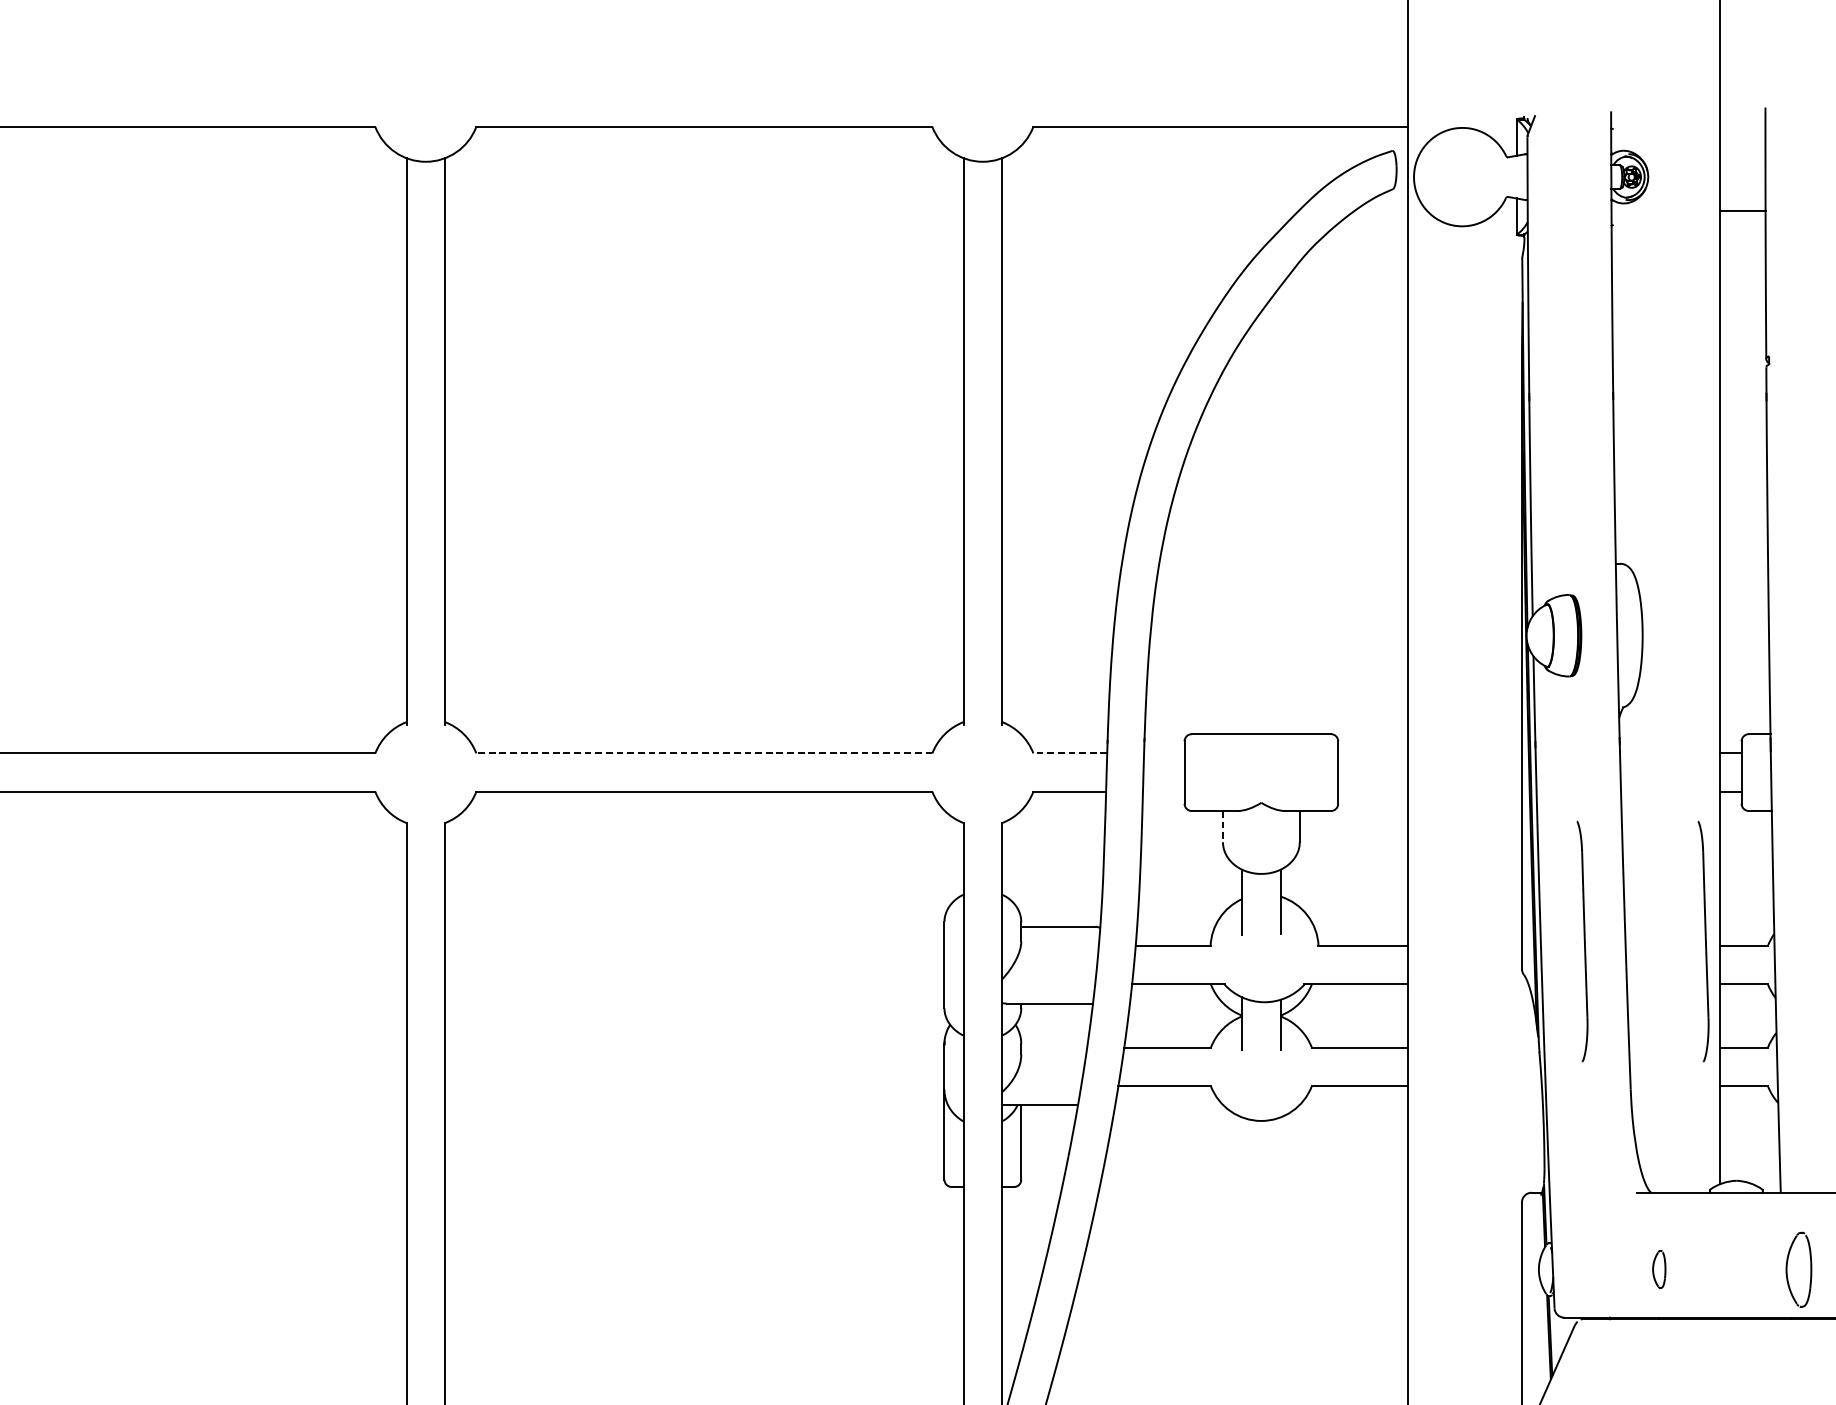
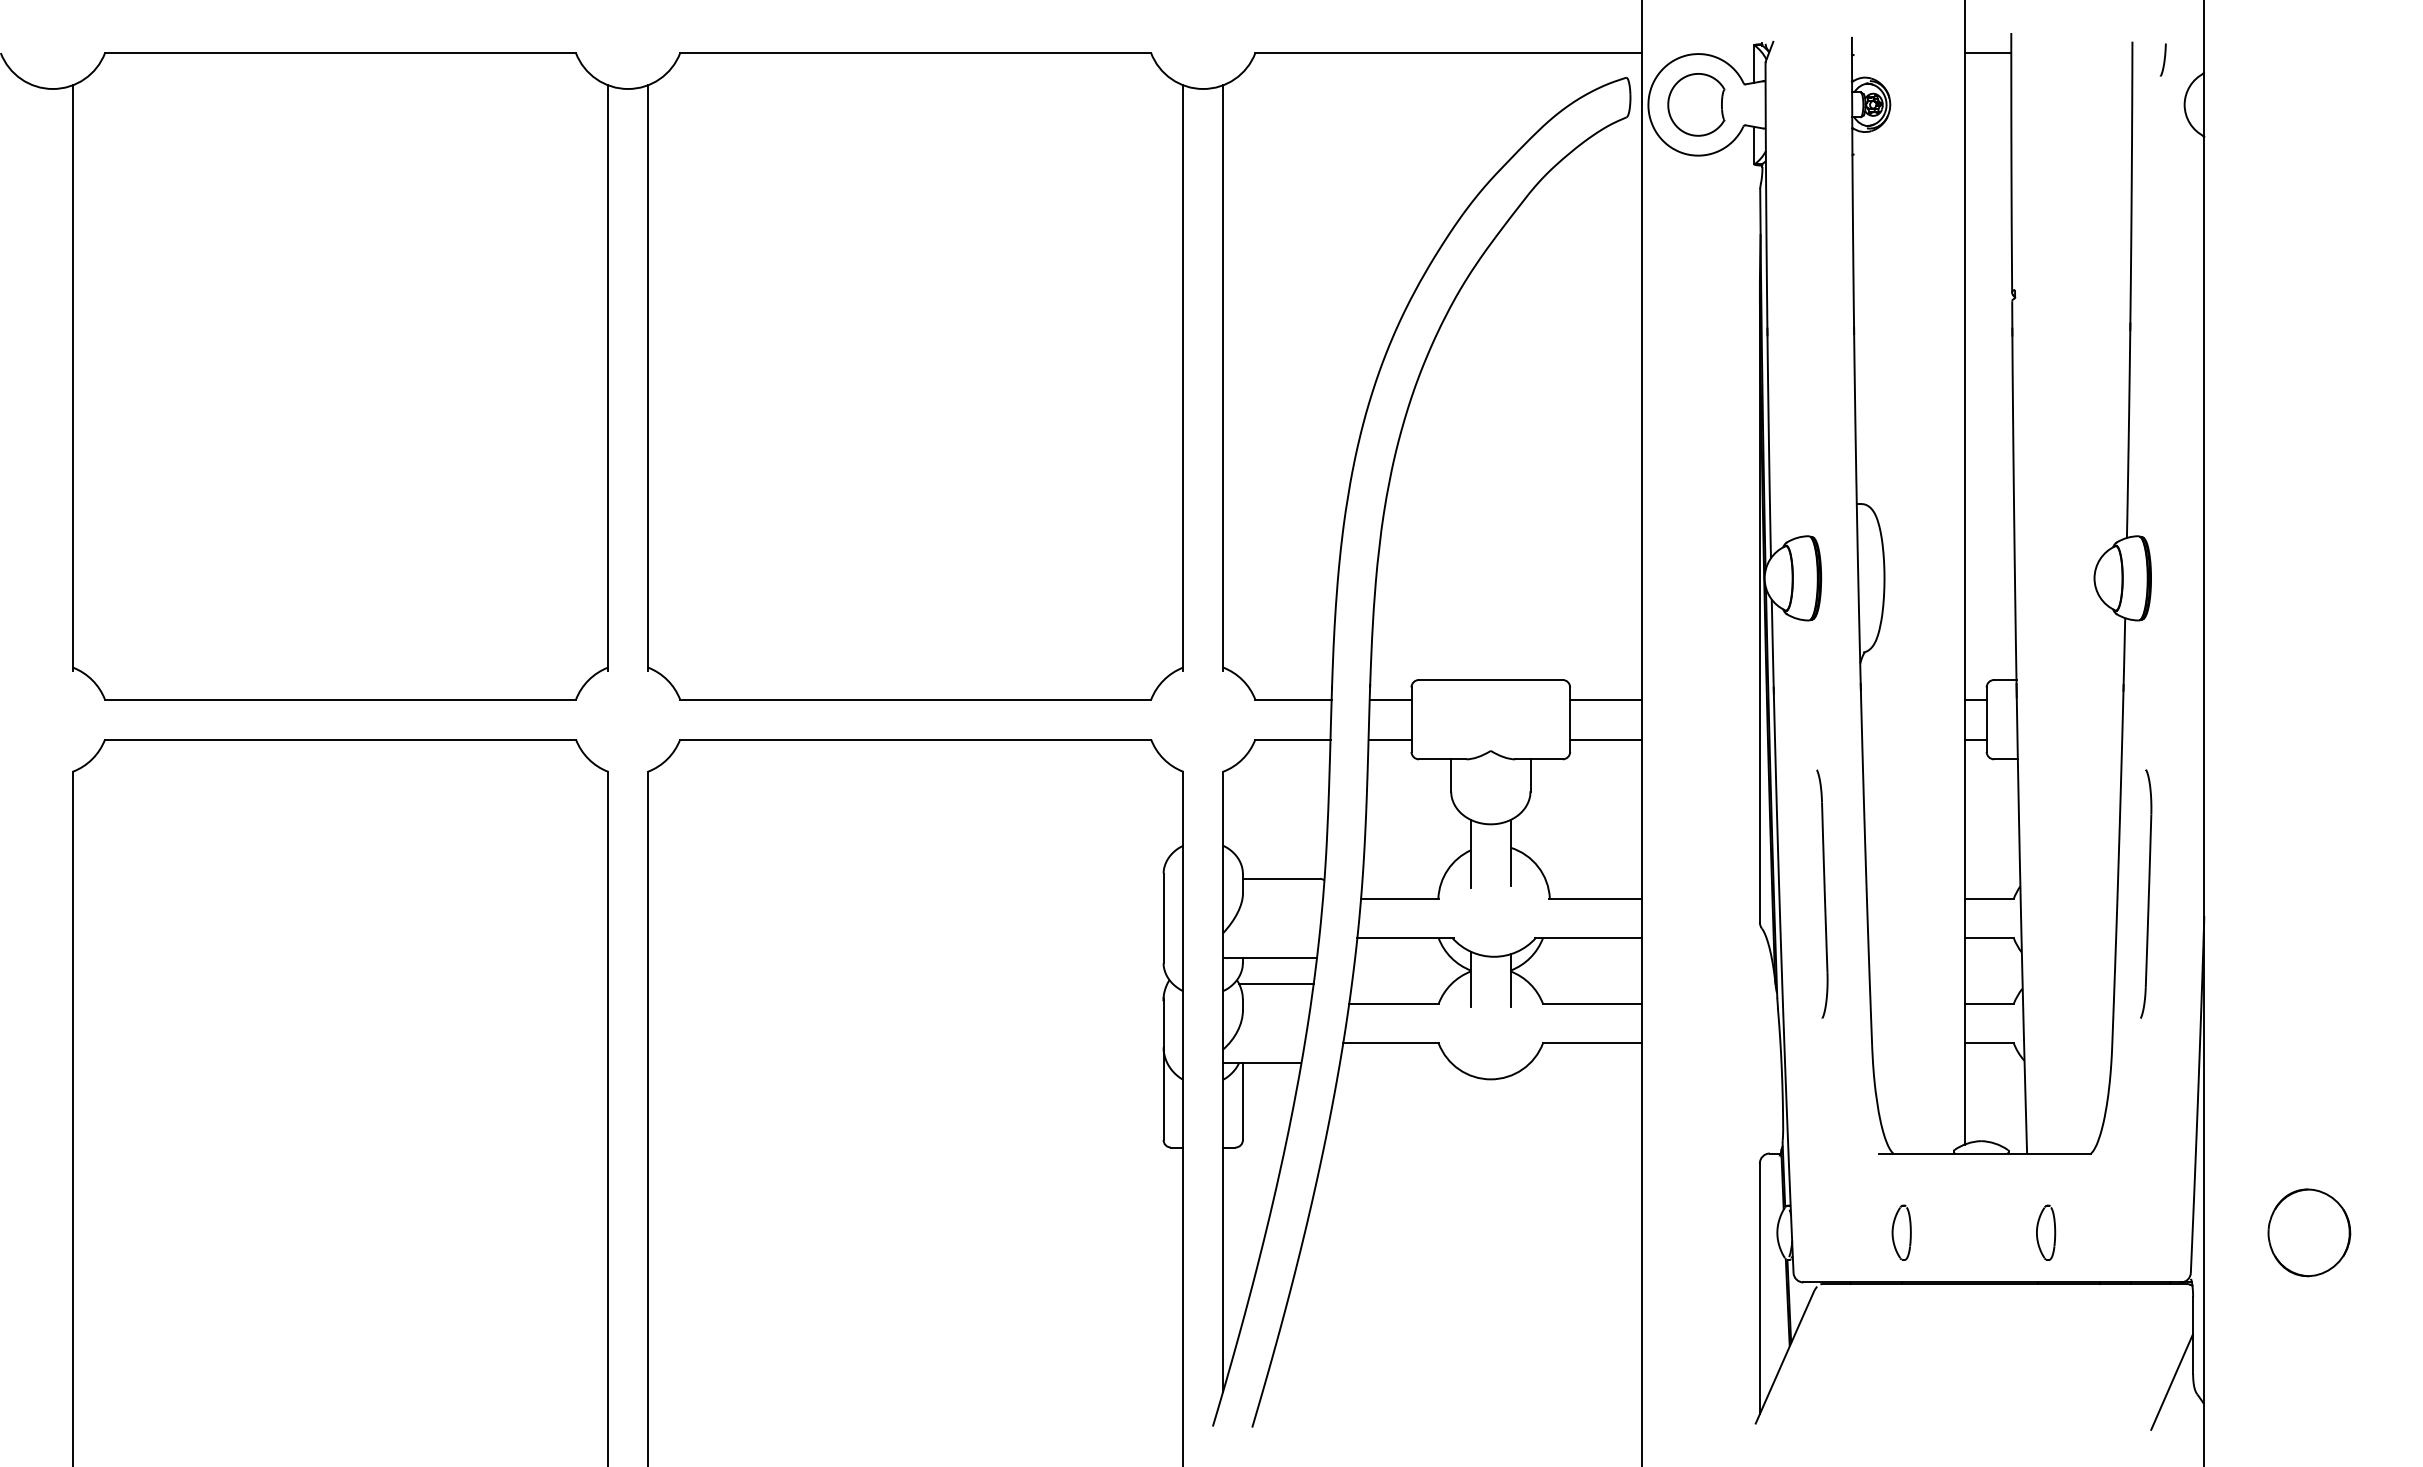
part: (1460, 176) -> (1696, 104), added
line: (1742, 211) -> (1987, 53), moved
line: (704, 753) -> (915, 699), dashed -> solid
line: (1070, 753) -> (1293, 699), dashed -> solid
line: (1164, 753) -> (1390, 699), added
line: (1373, 753) -> (1606, 699), added
line: (1163, 791) -> (1389, 739), added
line: (1373, 791) -> (1606, 739), added
line: (1223, 826) -> (1451, 775), dashed -> solid
part: (1703, 940) -> (1947, 893), removed
line: (1053, 1028) -> (1276, 983), added
part: (1659, 1269) -> (1901, 1232), size x1.43
part: (1799, 1269) -> (2046, 1232), size x0.71

